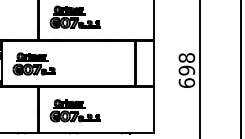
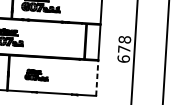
text: (186, 70) -> (123, 49), 698 -> 678
part: (74, 110) -> (36, 74), size x0.6
line: (154, 110) -> (97, 78), solid -> dashed

